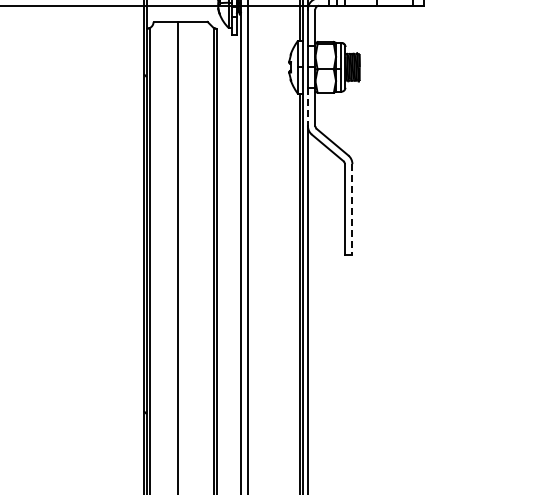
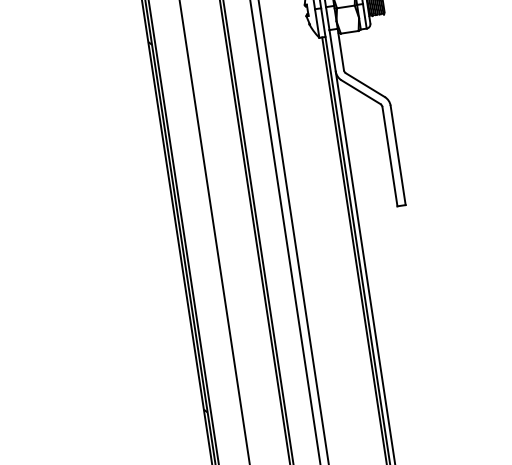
line: (307, 107) -> (332, 51), dashed -> solid
line: (352, 209) -> (398, 155), dashed -> solid

